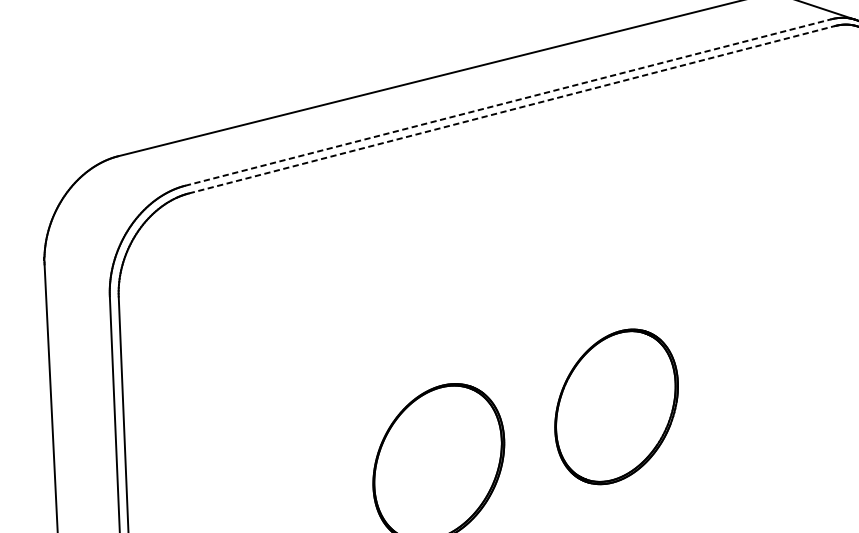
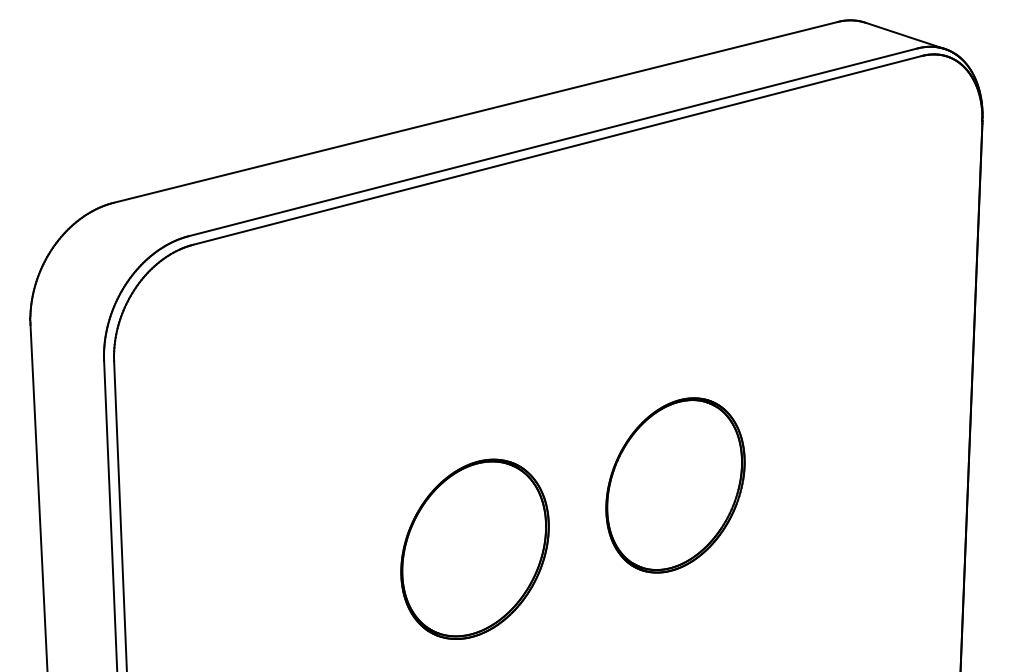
line: (508, 102) -> (553, 142), dashed -> solid
line: (511, 109) -> (557, 150), dashed -> solid

